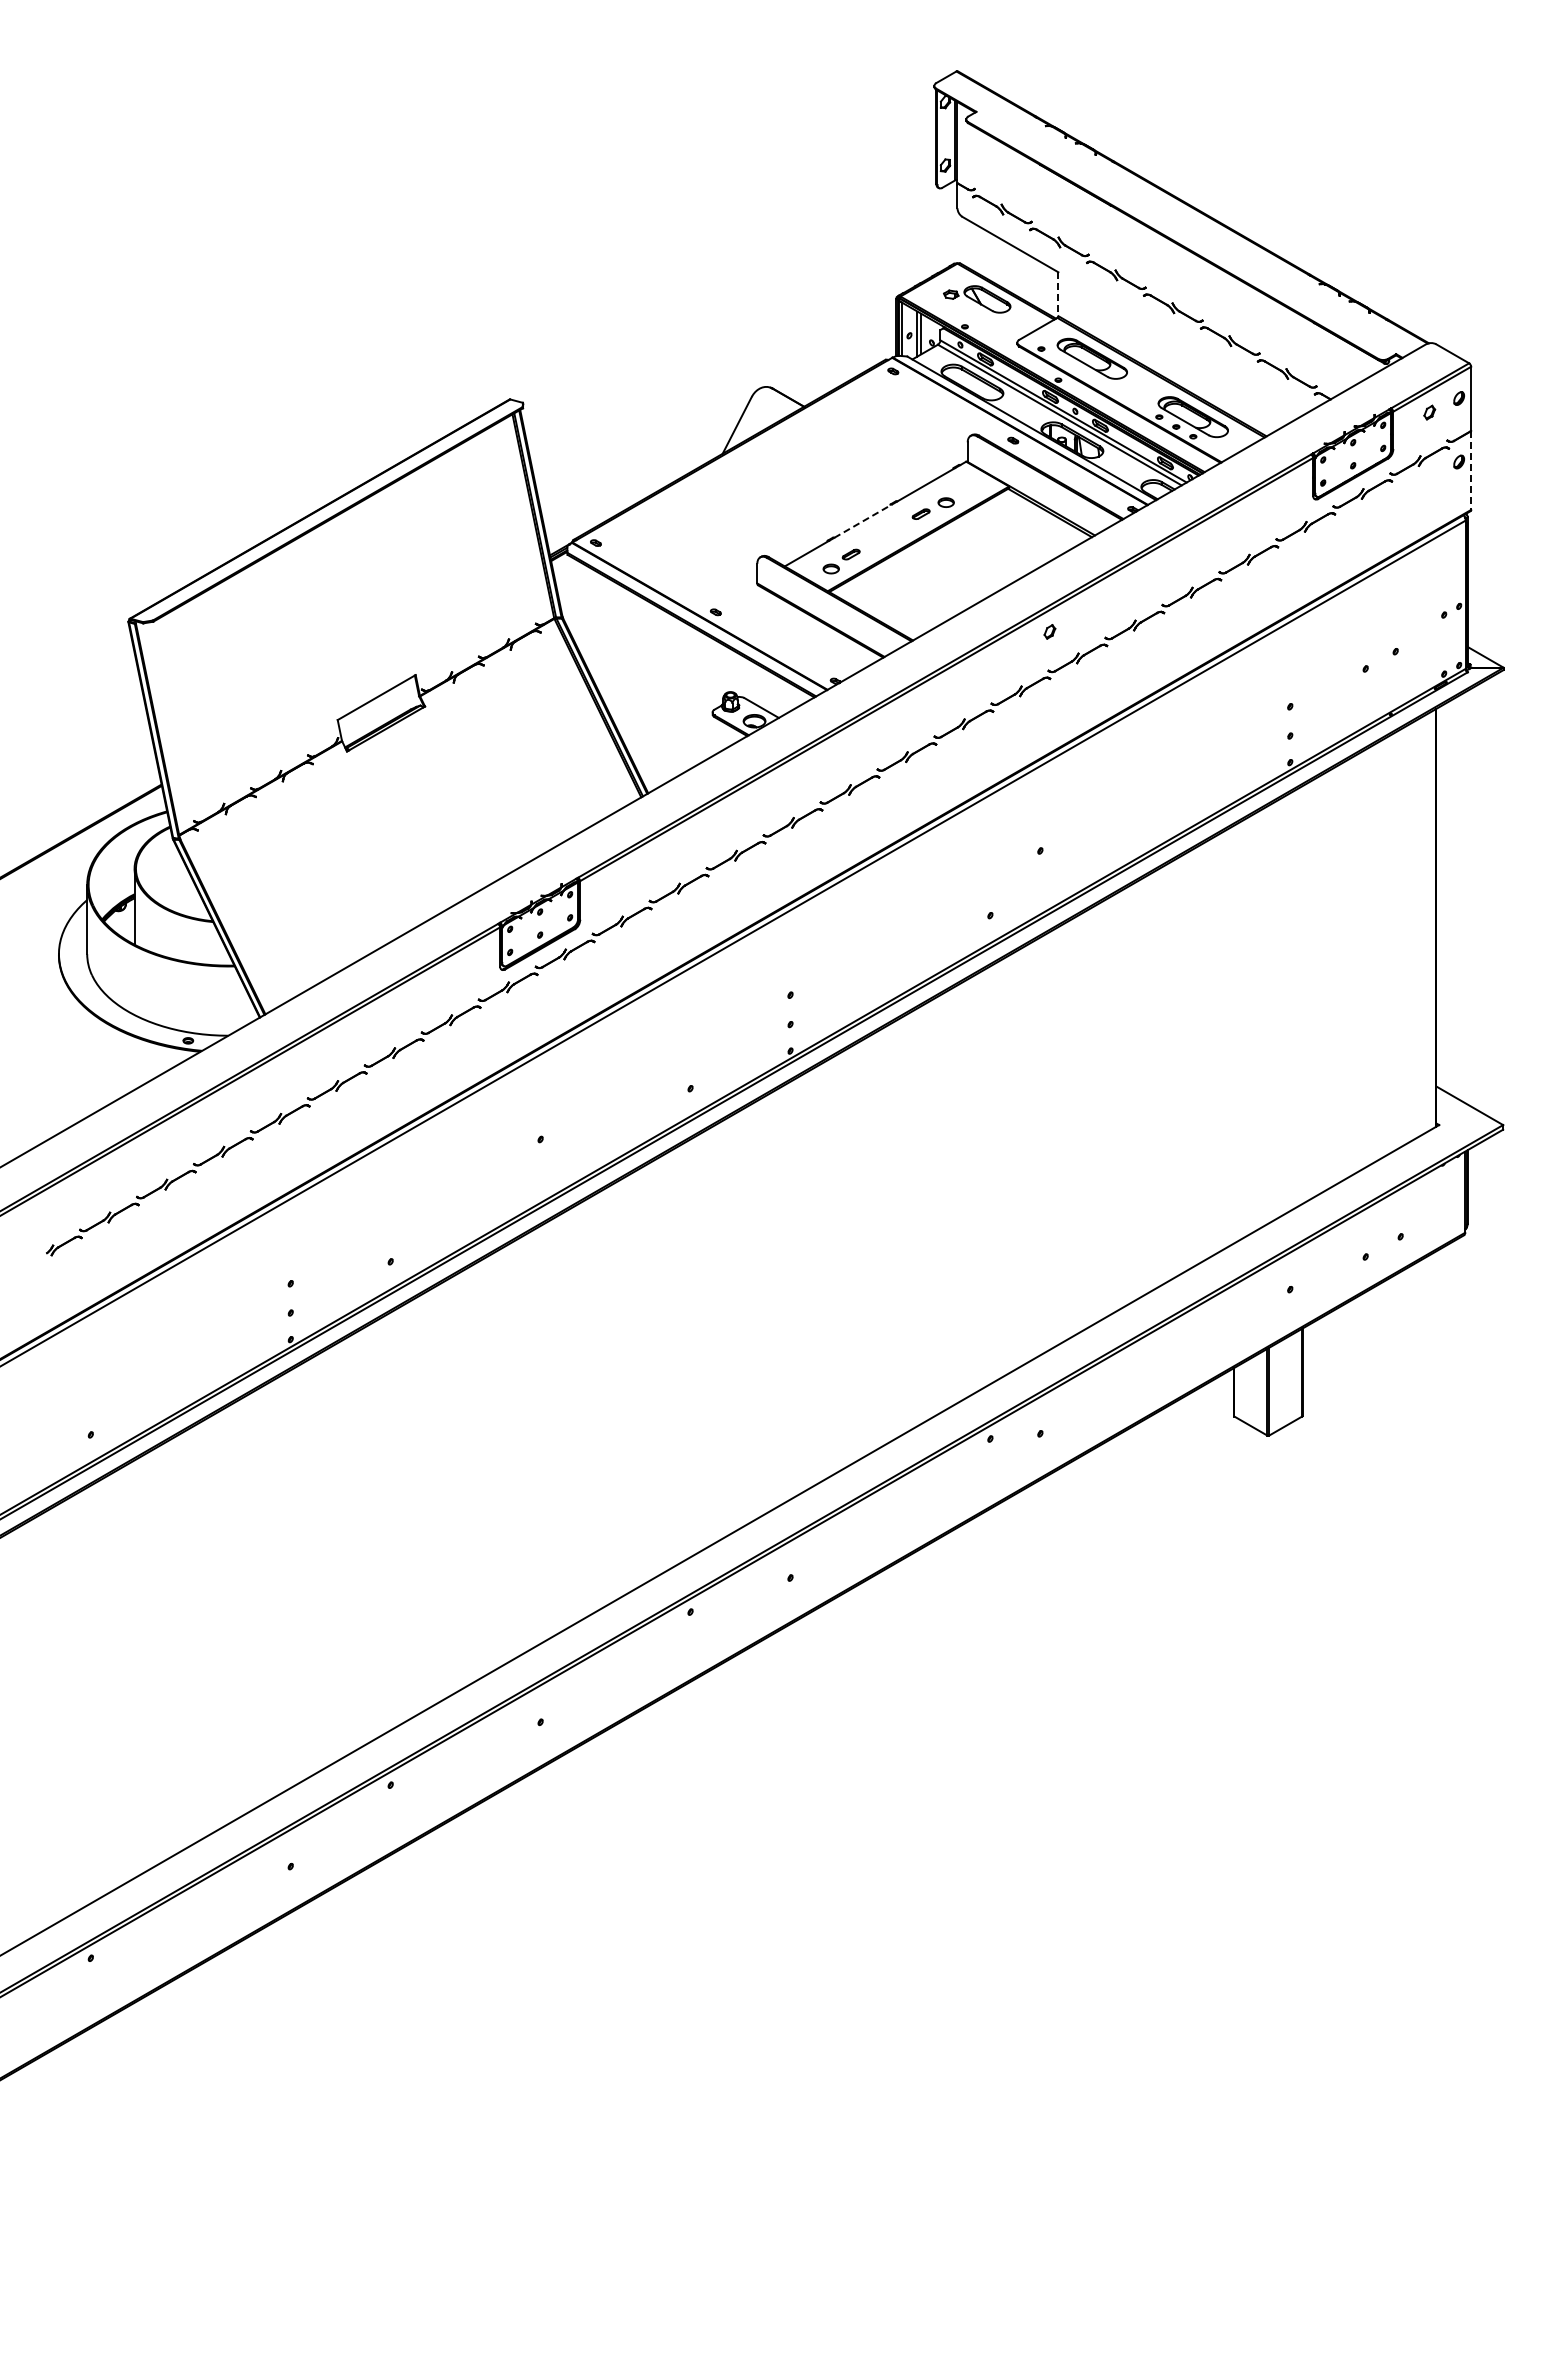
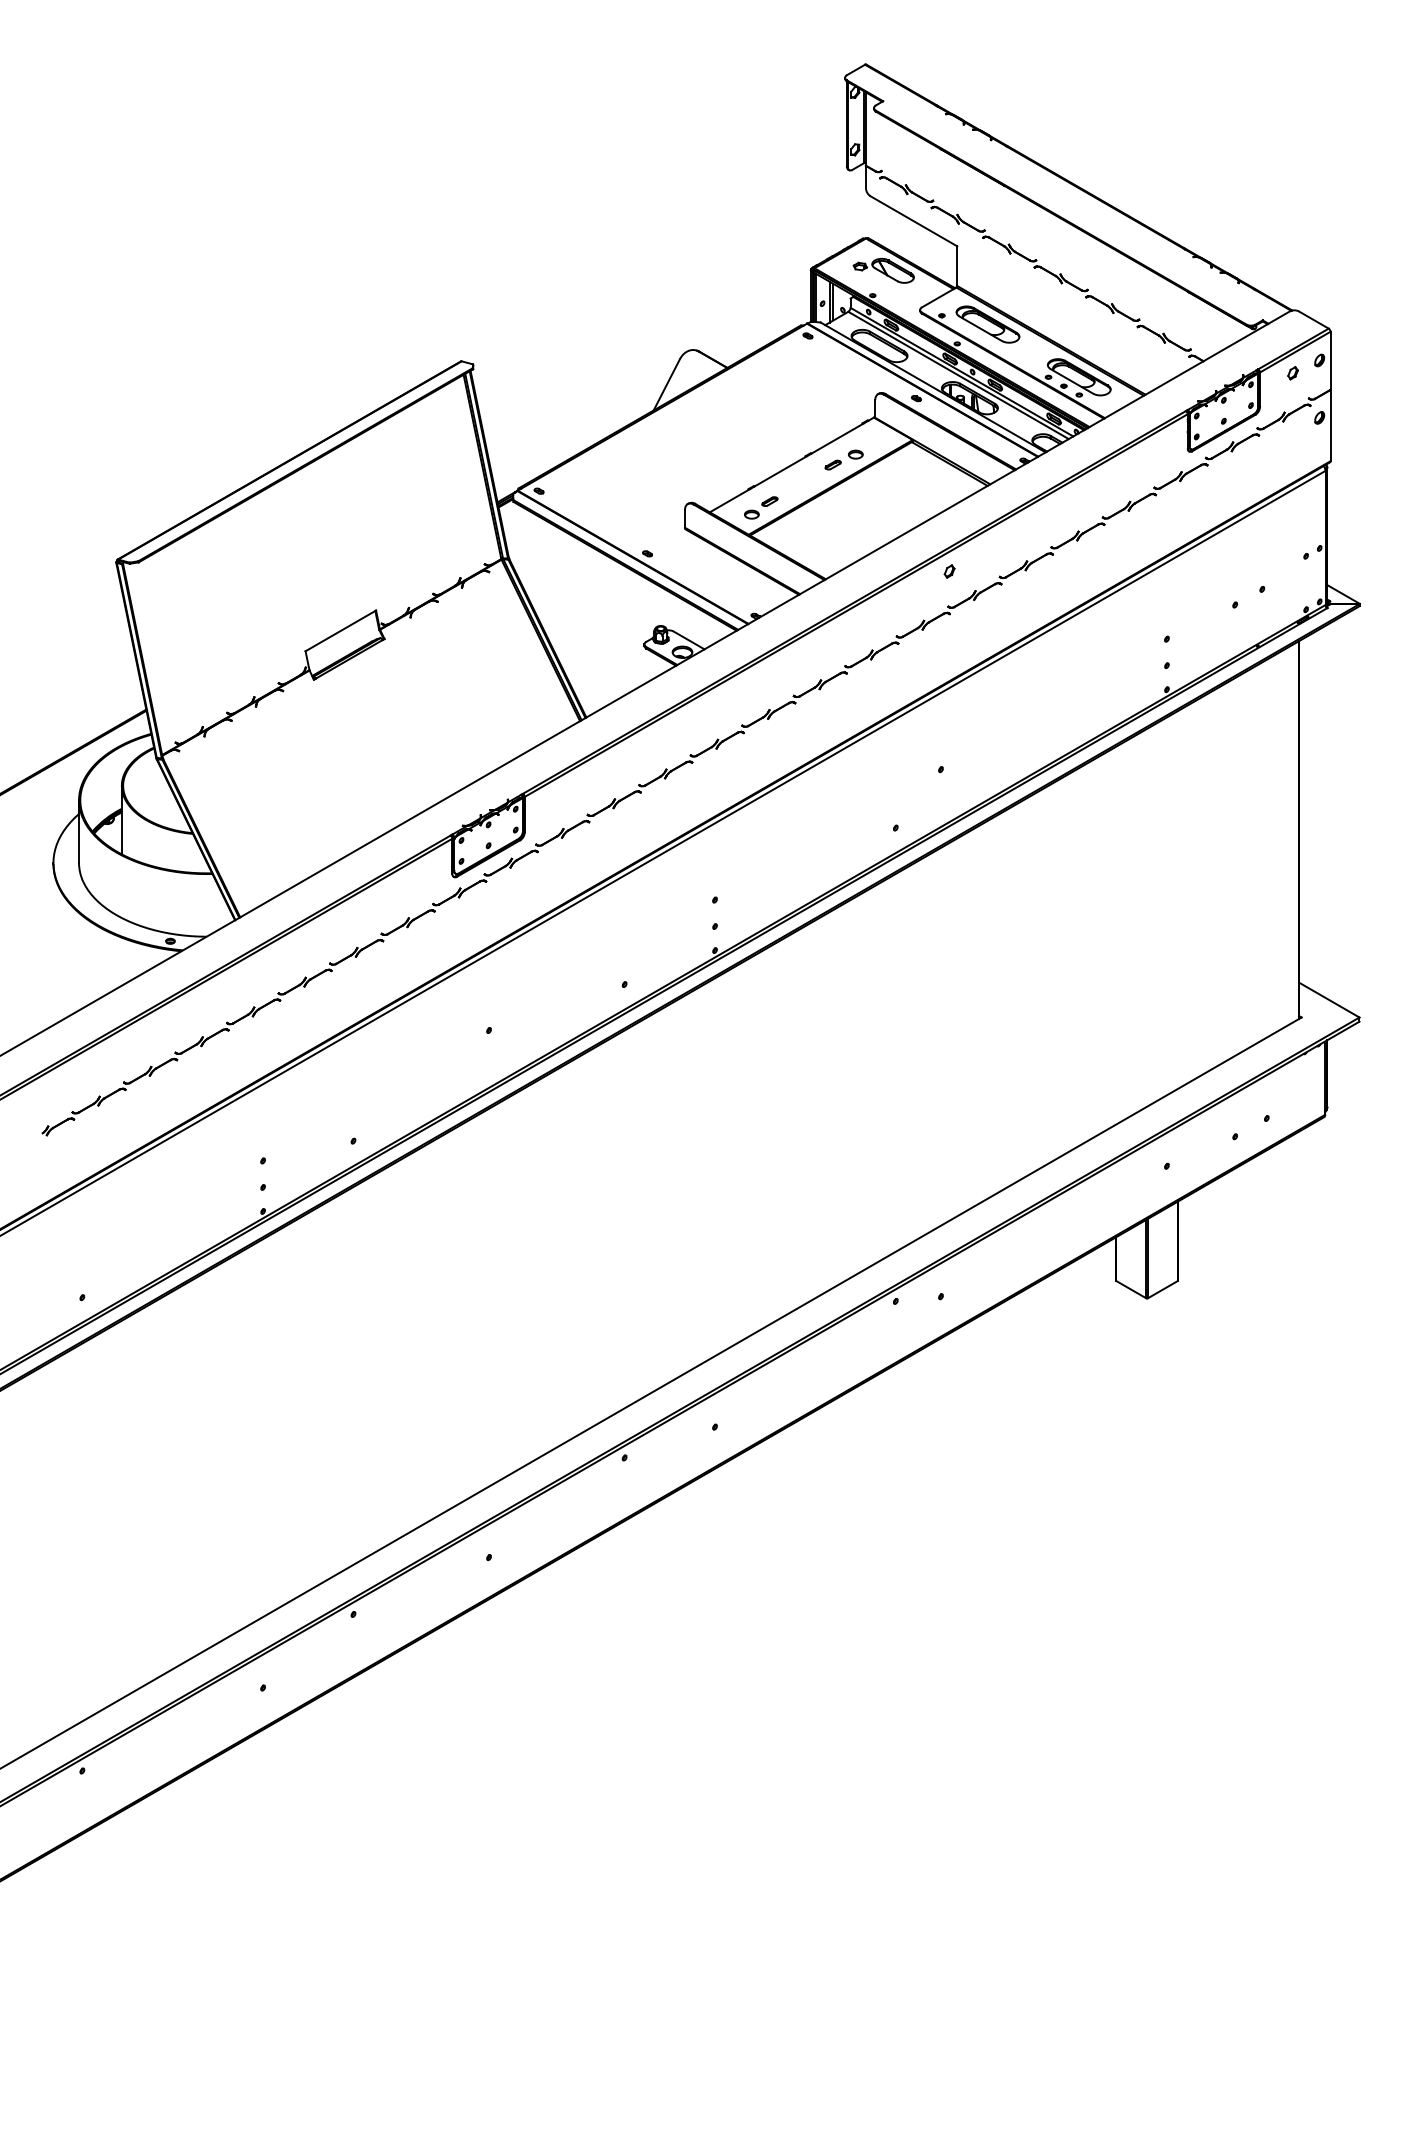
line: (1058, 294) -> (957, 266), dashed -> solid
line: (1471, 471) -> (1330, 426), dashed -> solid
line: (863, 520) -> (781, 470), dashed -> solid

